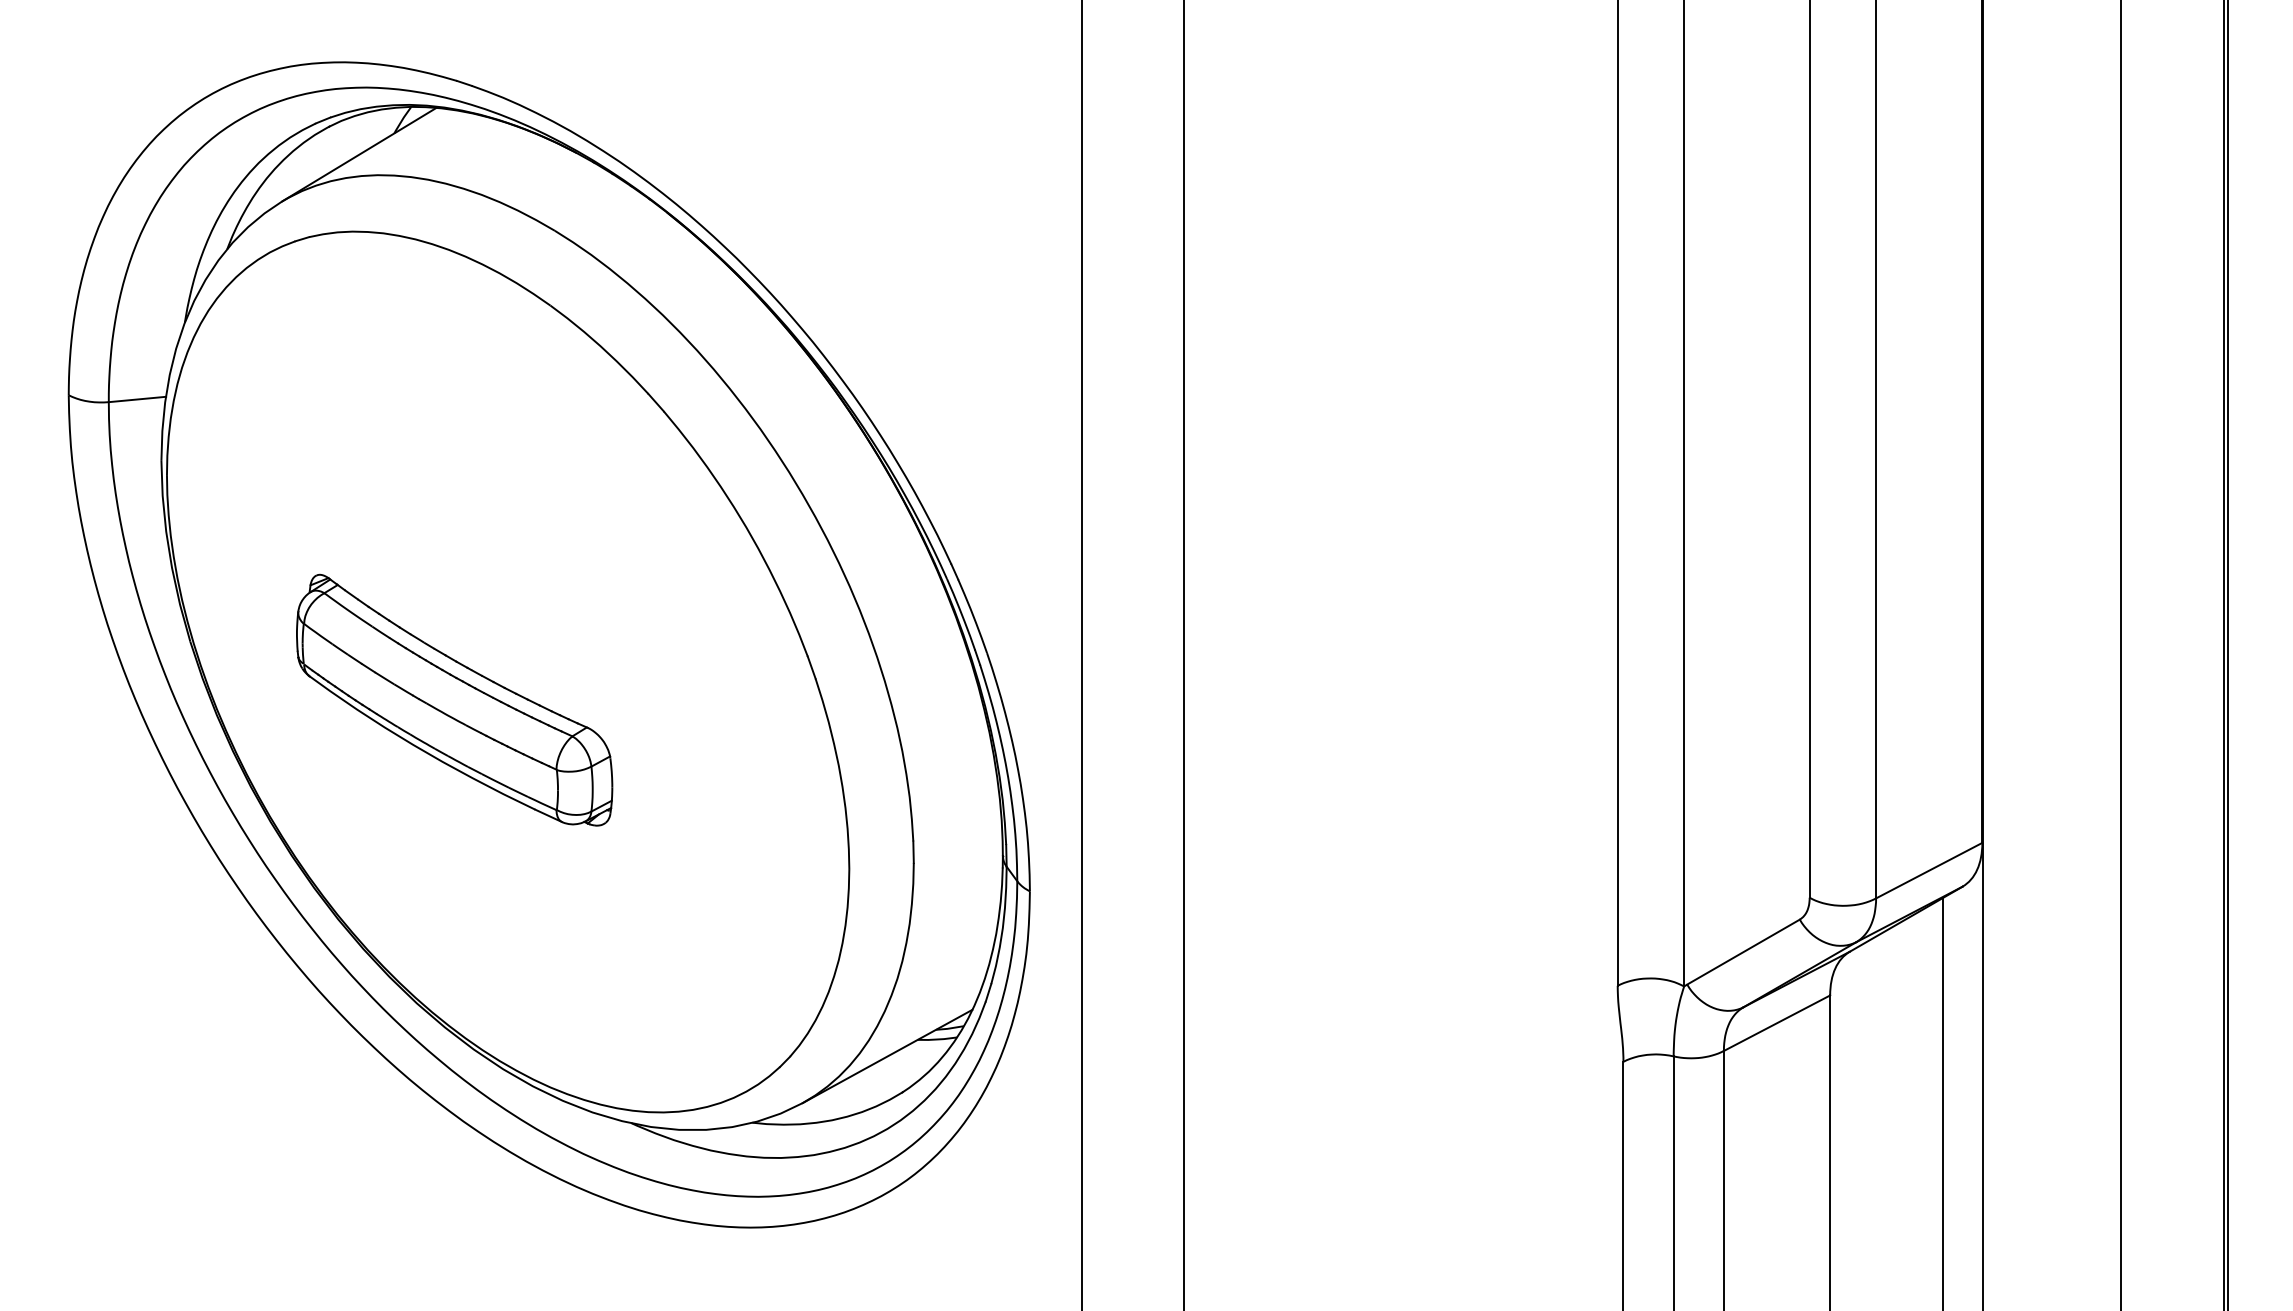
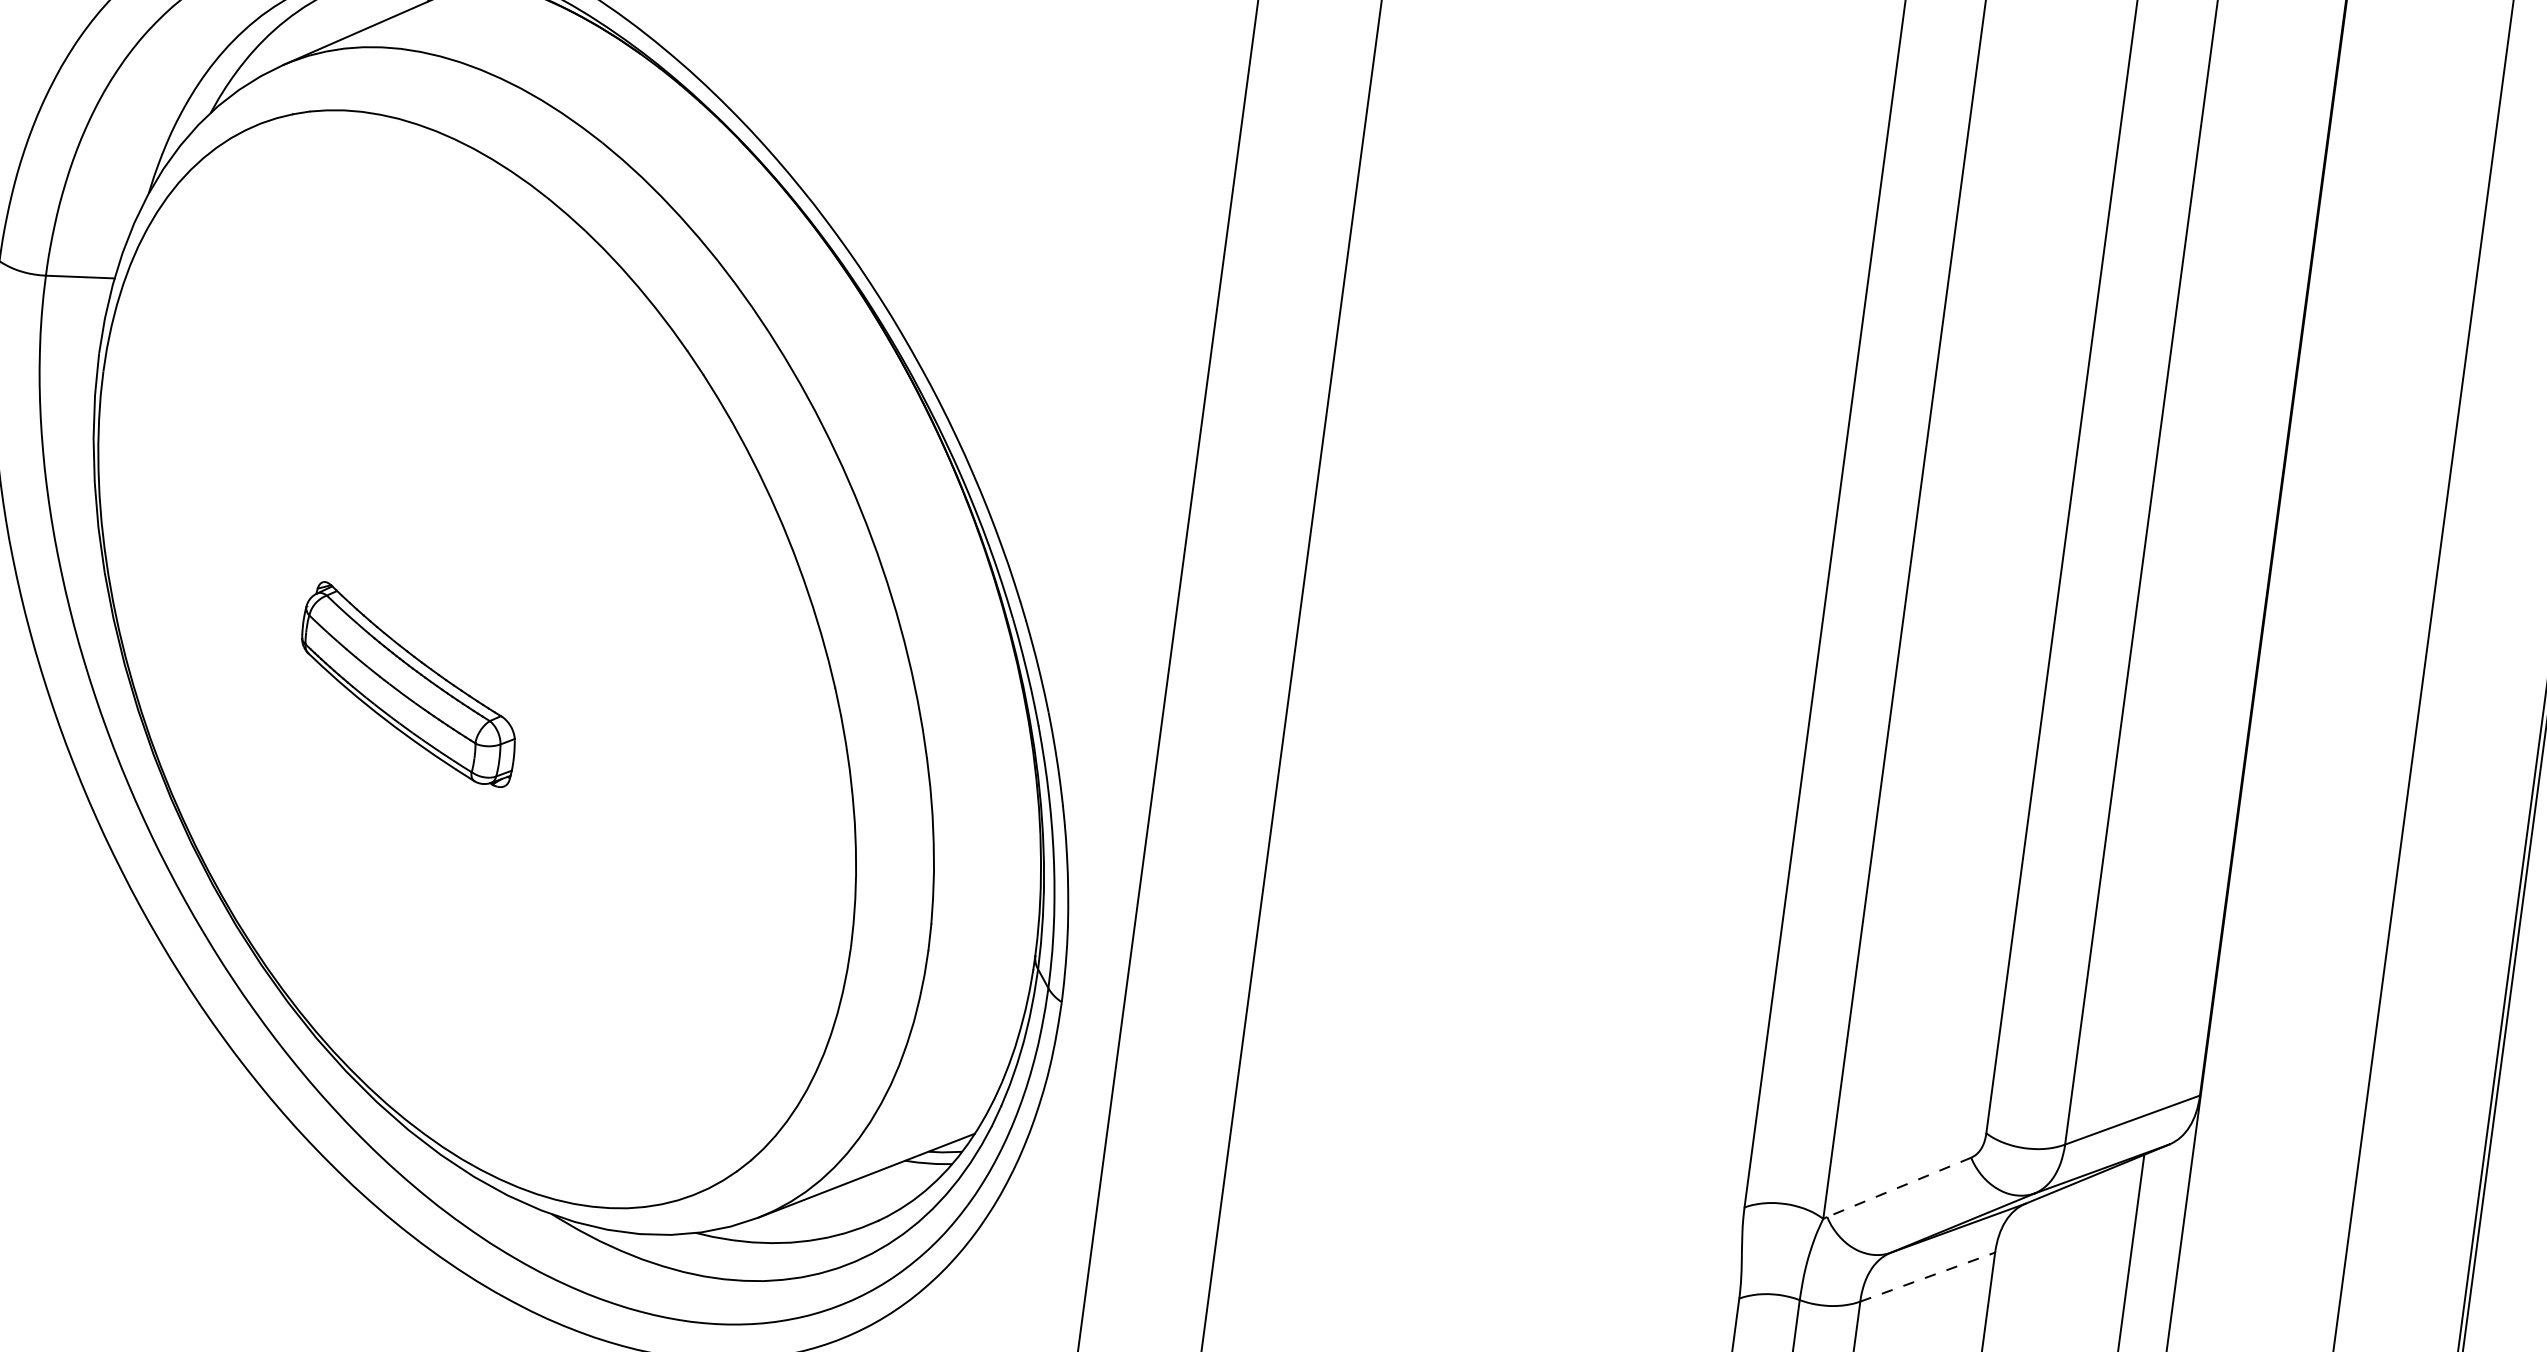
part: (454, 699) -> (409, 683), size x0.6
line: (1743, 952) -> (1899, 1187), solid -> dashed
line: (1777, 1023) -> (1928, 1277), solid -> dashed

